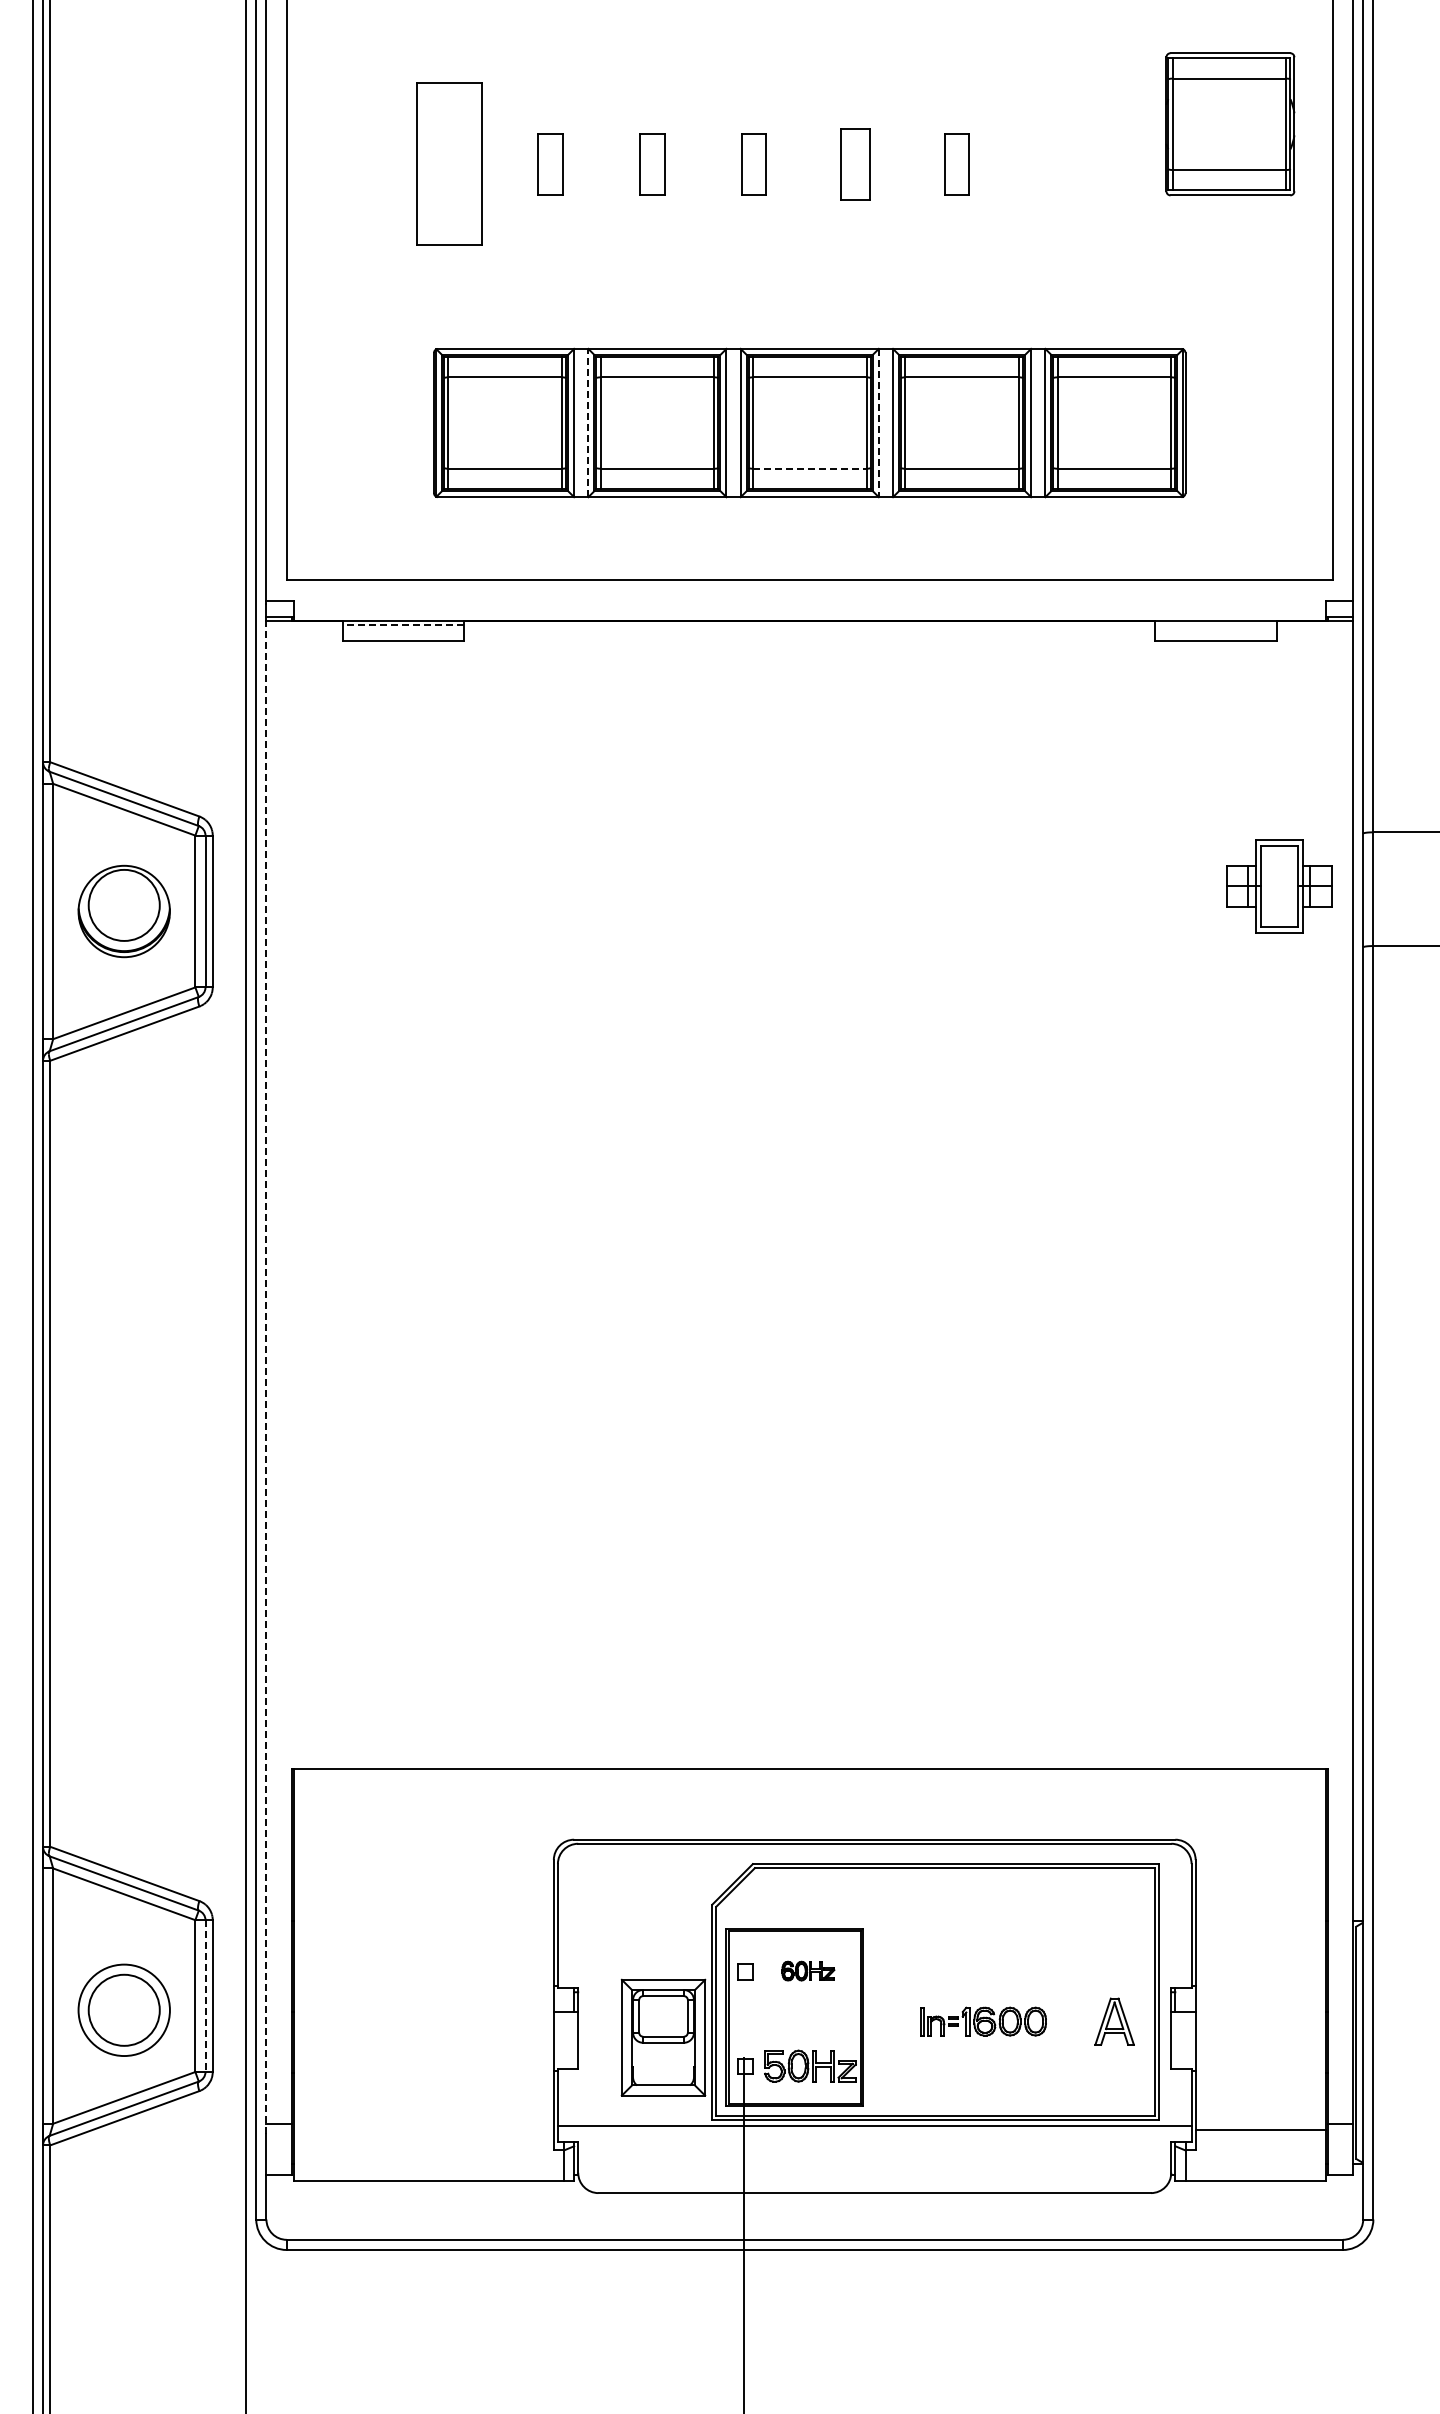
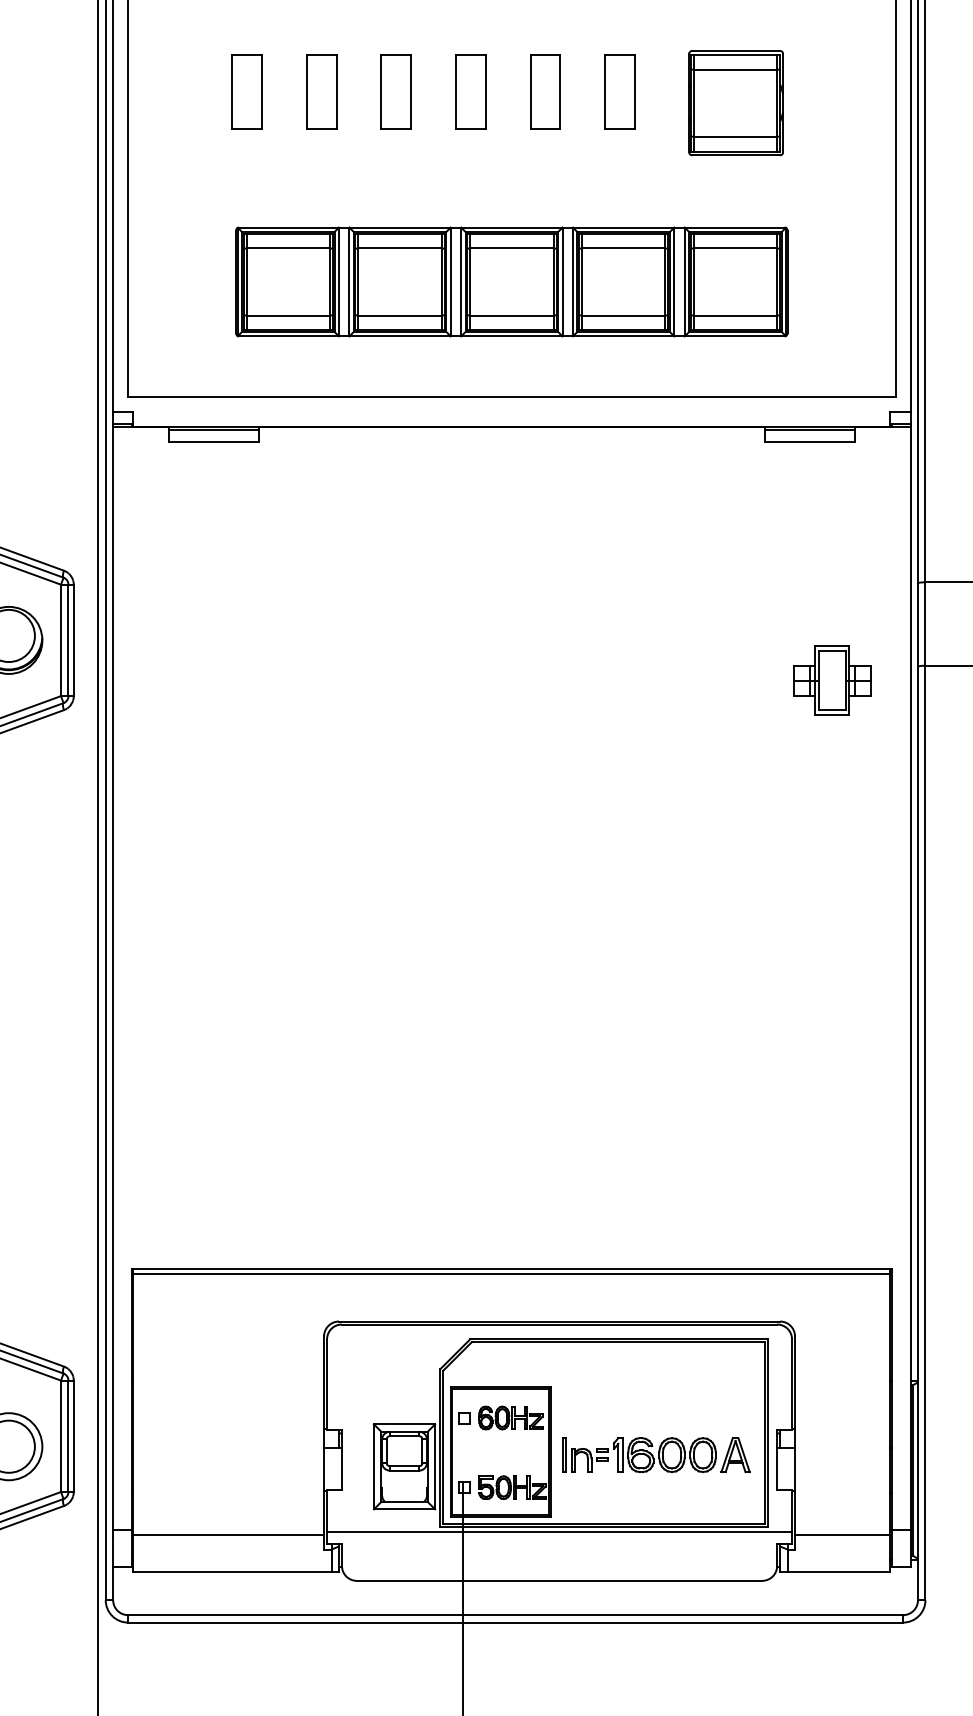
part: (1230, 124) -> (736, 103), moved
part: (449, 163) -> (247, 91), size x0.62
part: (550, 163) -> (321, 91), size x1.67
part: (652, 163) -> (396, 91), size x1.67
part: (753, 163) -> (470, 91), size x1.67
part: (855, 163) -> (545, 91), size x1.43
part: (956, 163) -> (619, 91), size x1.67
line: (588, 422) -> (349, 281), dashed -> solid
line: (878, 423) -> (562, 282), dashed -> solid
line: (809, 468) -> (511, 315), dashed -> solid
line: (403, 625) -> (213, 430), dashed -> solid
line: (1215, 625) -> (809, 430), added
part: (1279, 886) -> (832, 680), moved
line: (266, 1377) -> (113, 982), dashed -> solid
line: (809, 1774) -> (511, 1273), added
part: (808, 1970) -> (510, 1417), size x1.67
line: (205, 1996) -> (68, 1436), dashed -> solid
part: (983, 2021) -> (639, 1454), size x1.67
line: (423, 2130) -> (228, 1534), added

